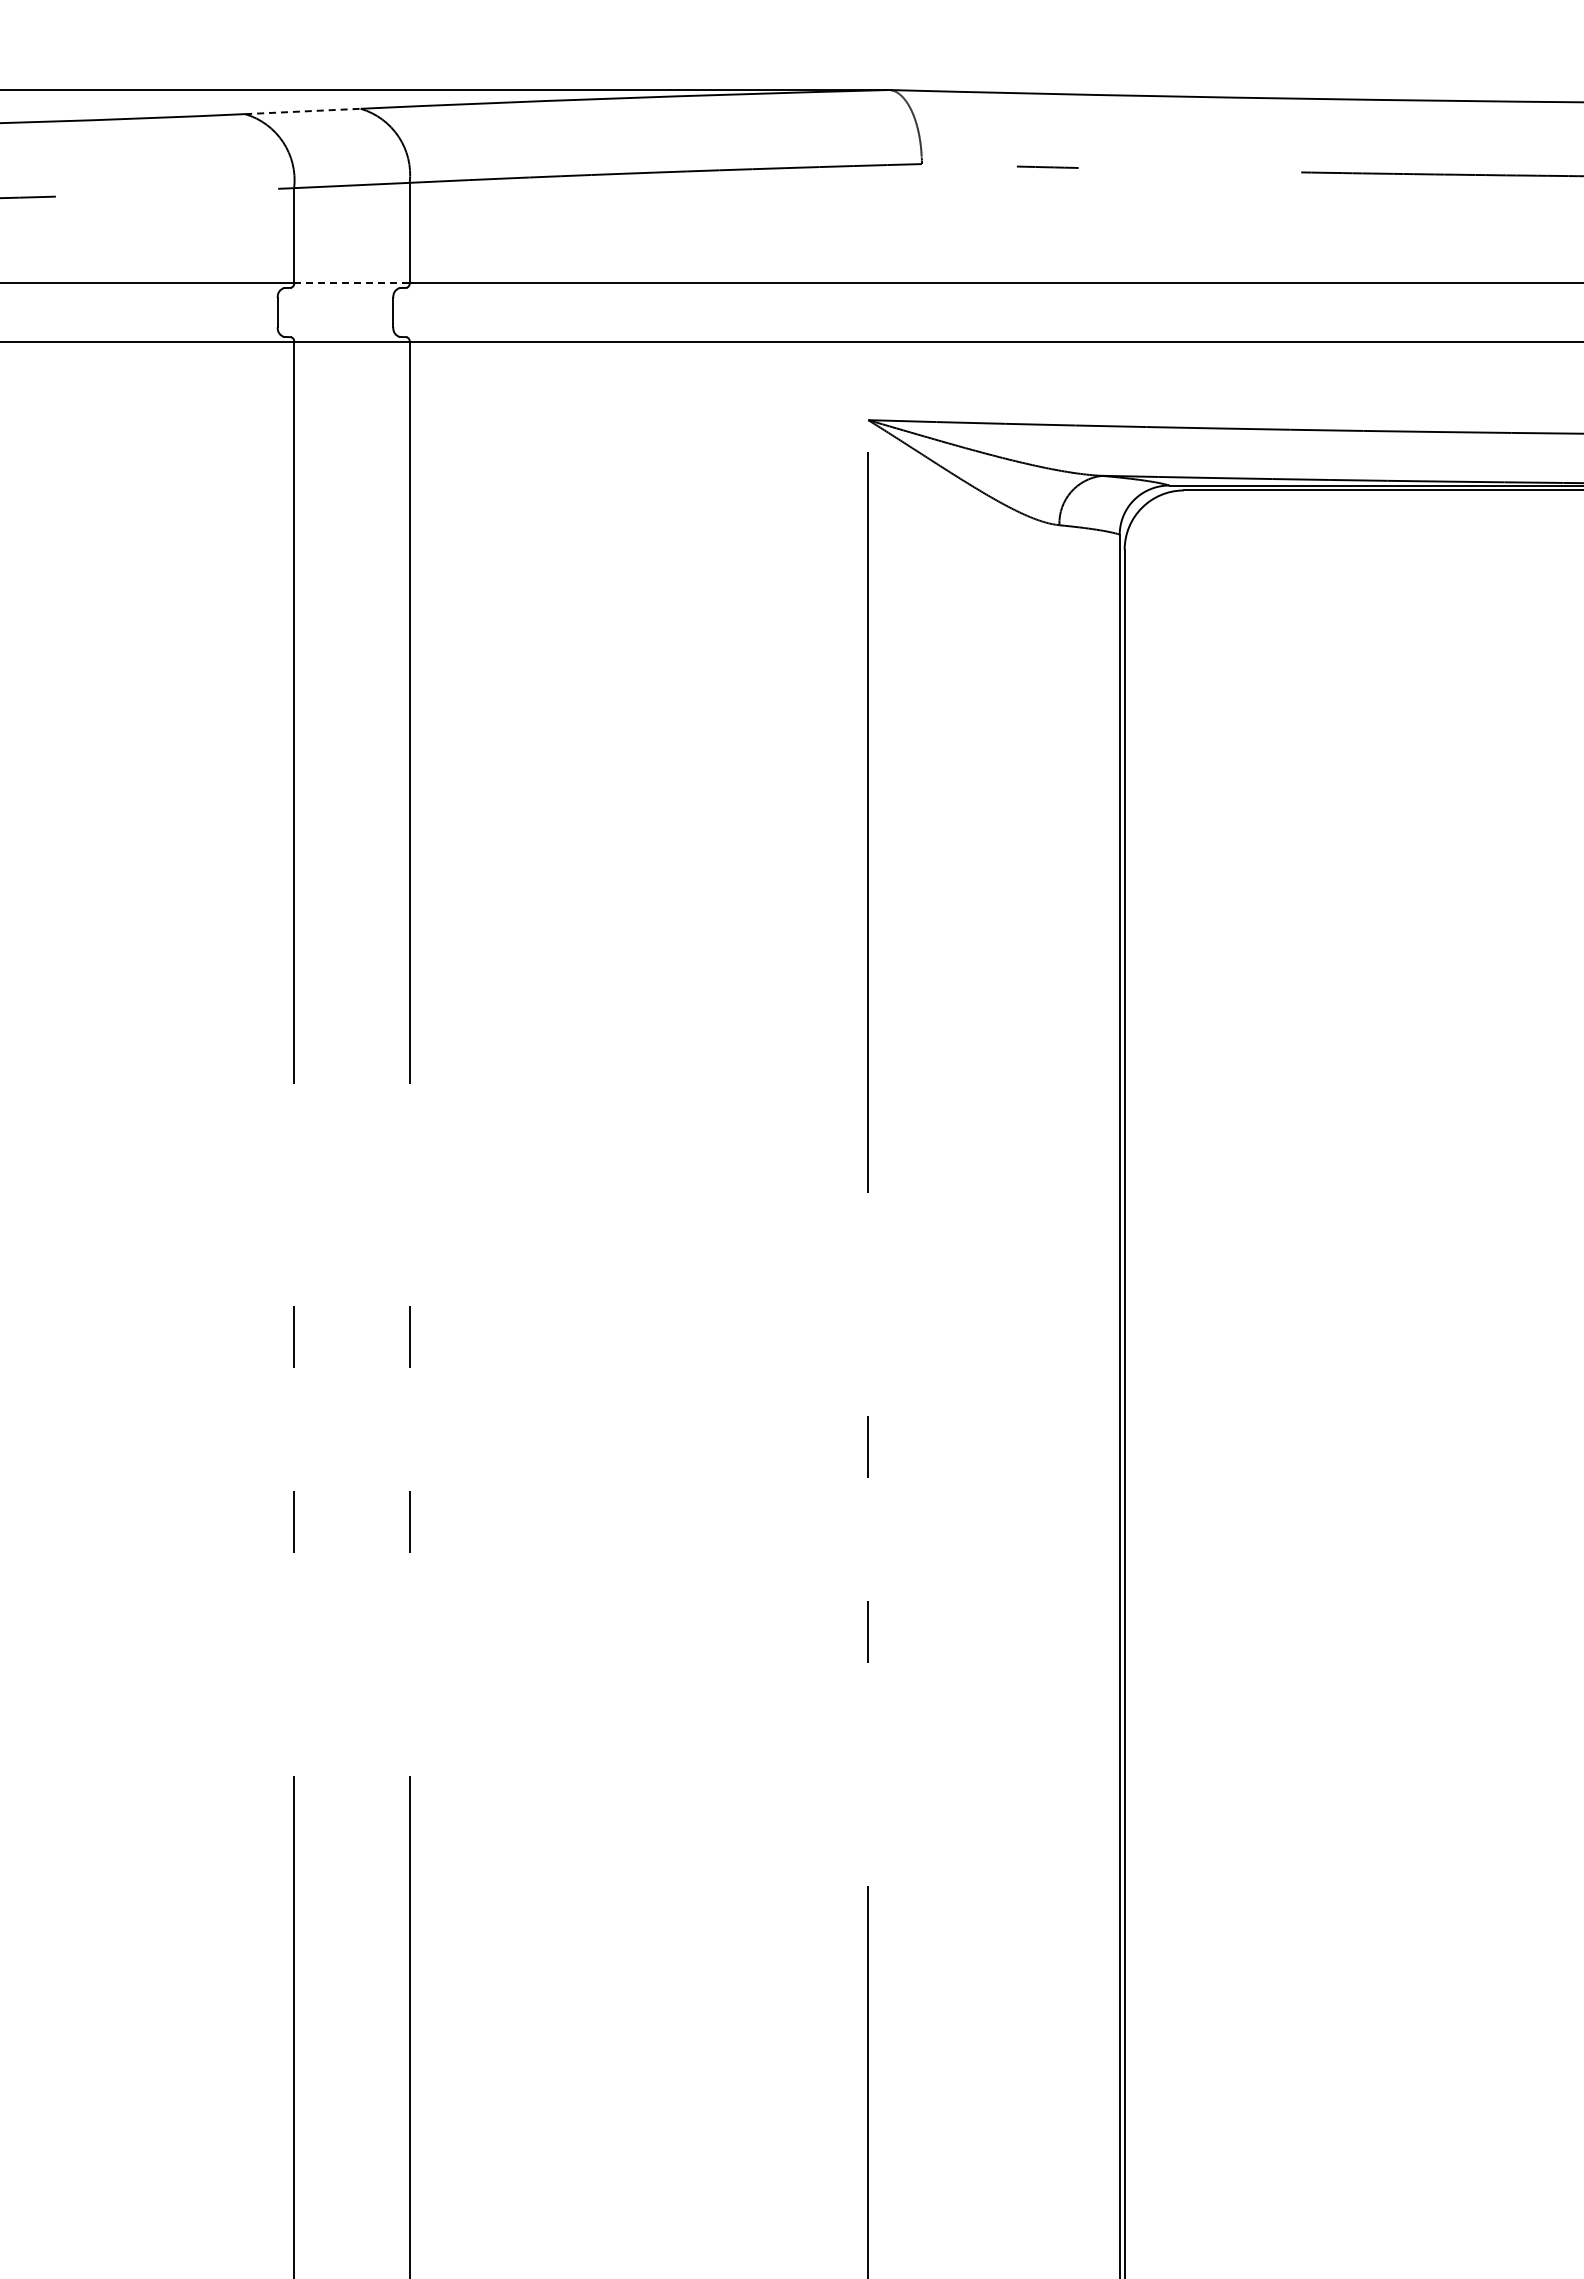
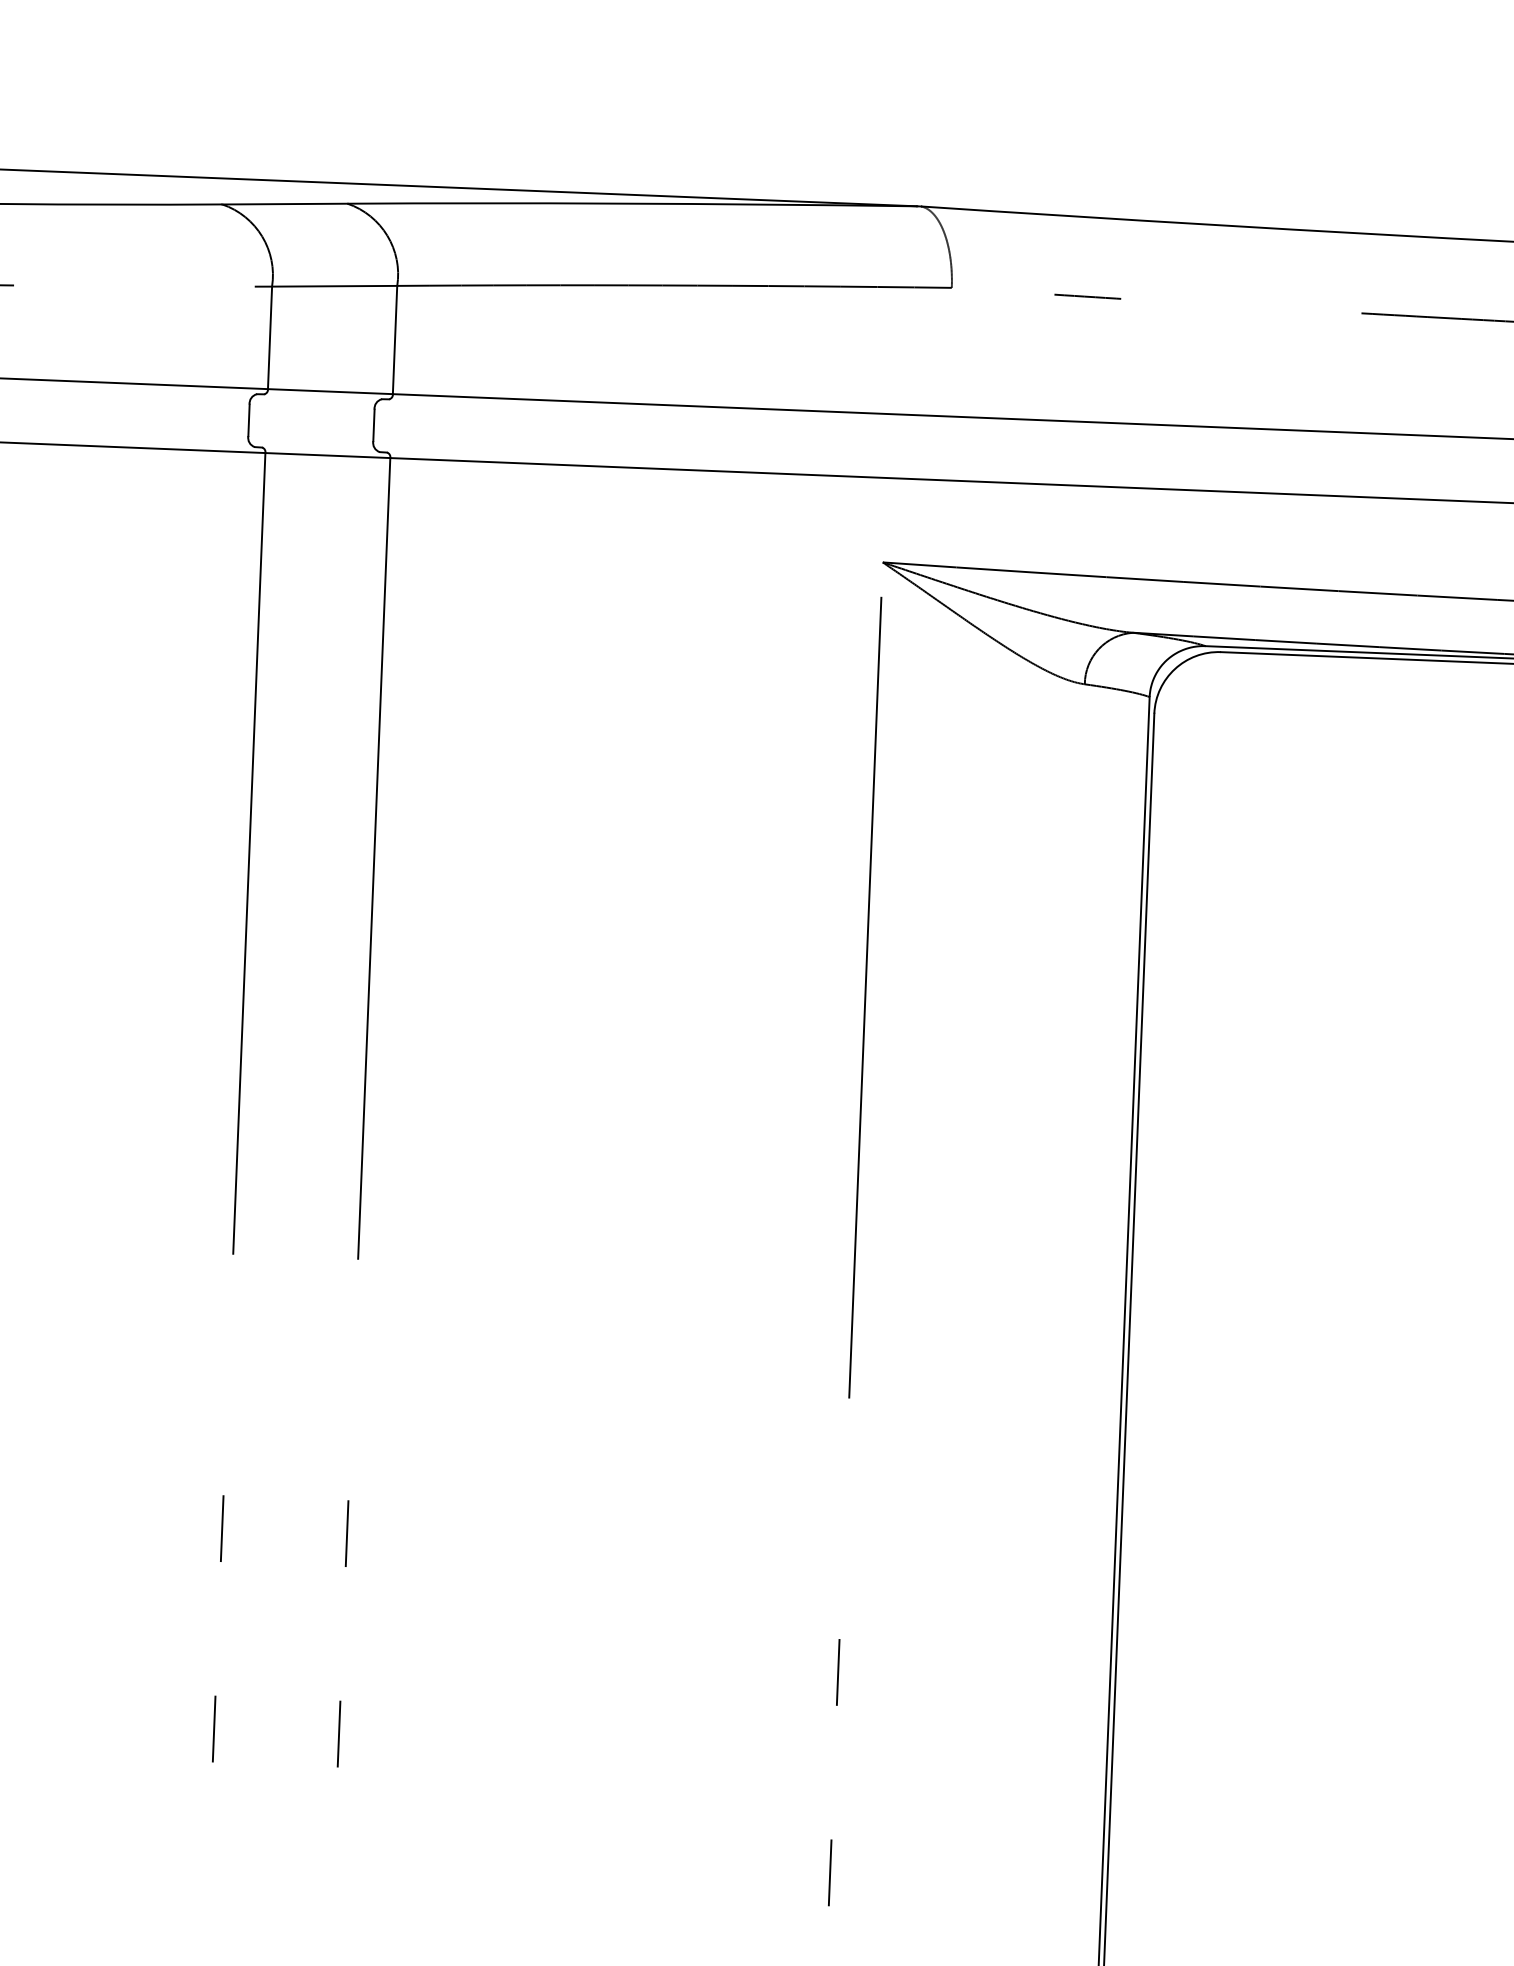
line: (302, 111) -> (284, 204), dashed -> solid
line: (351, 282) -> (329, 391), dashed -> solid

